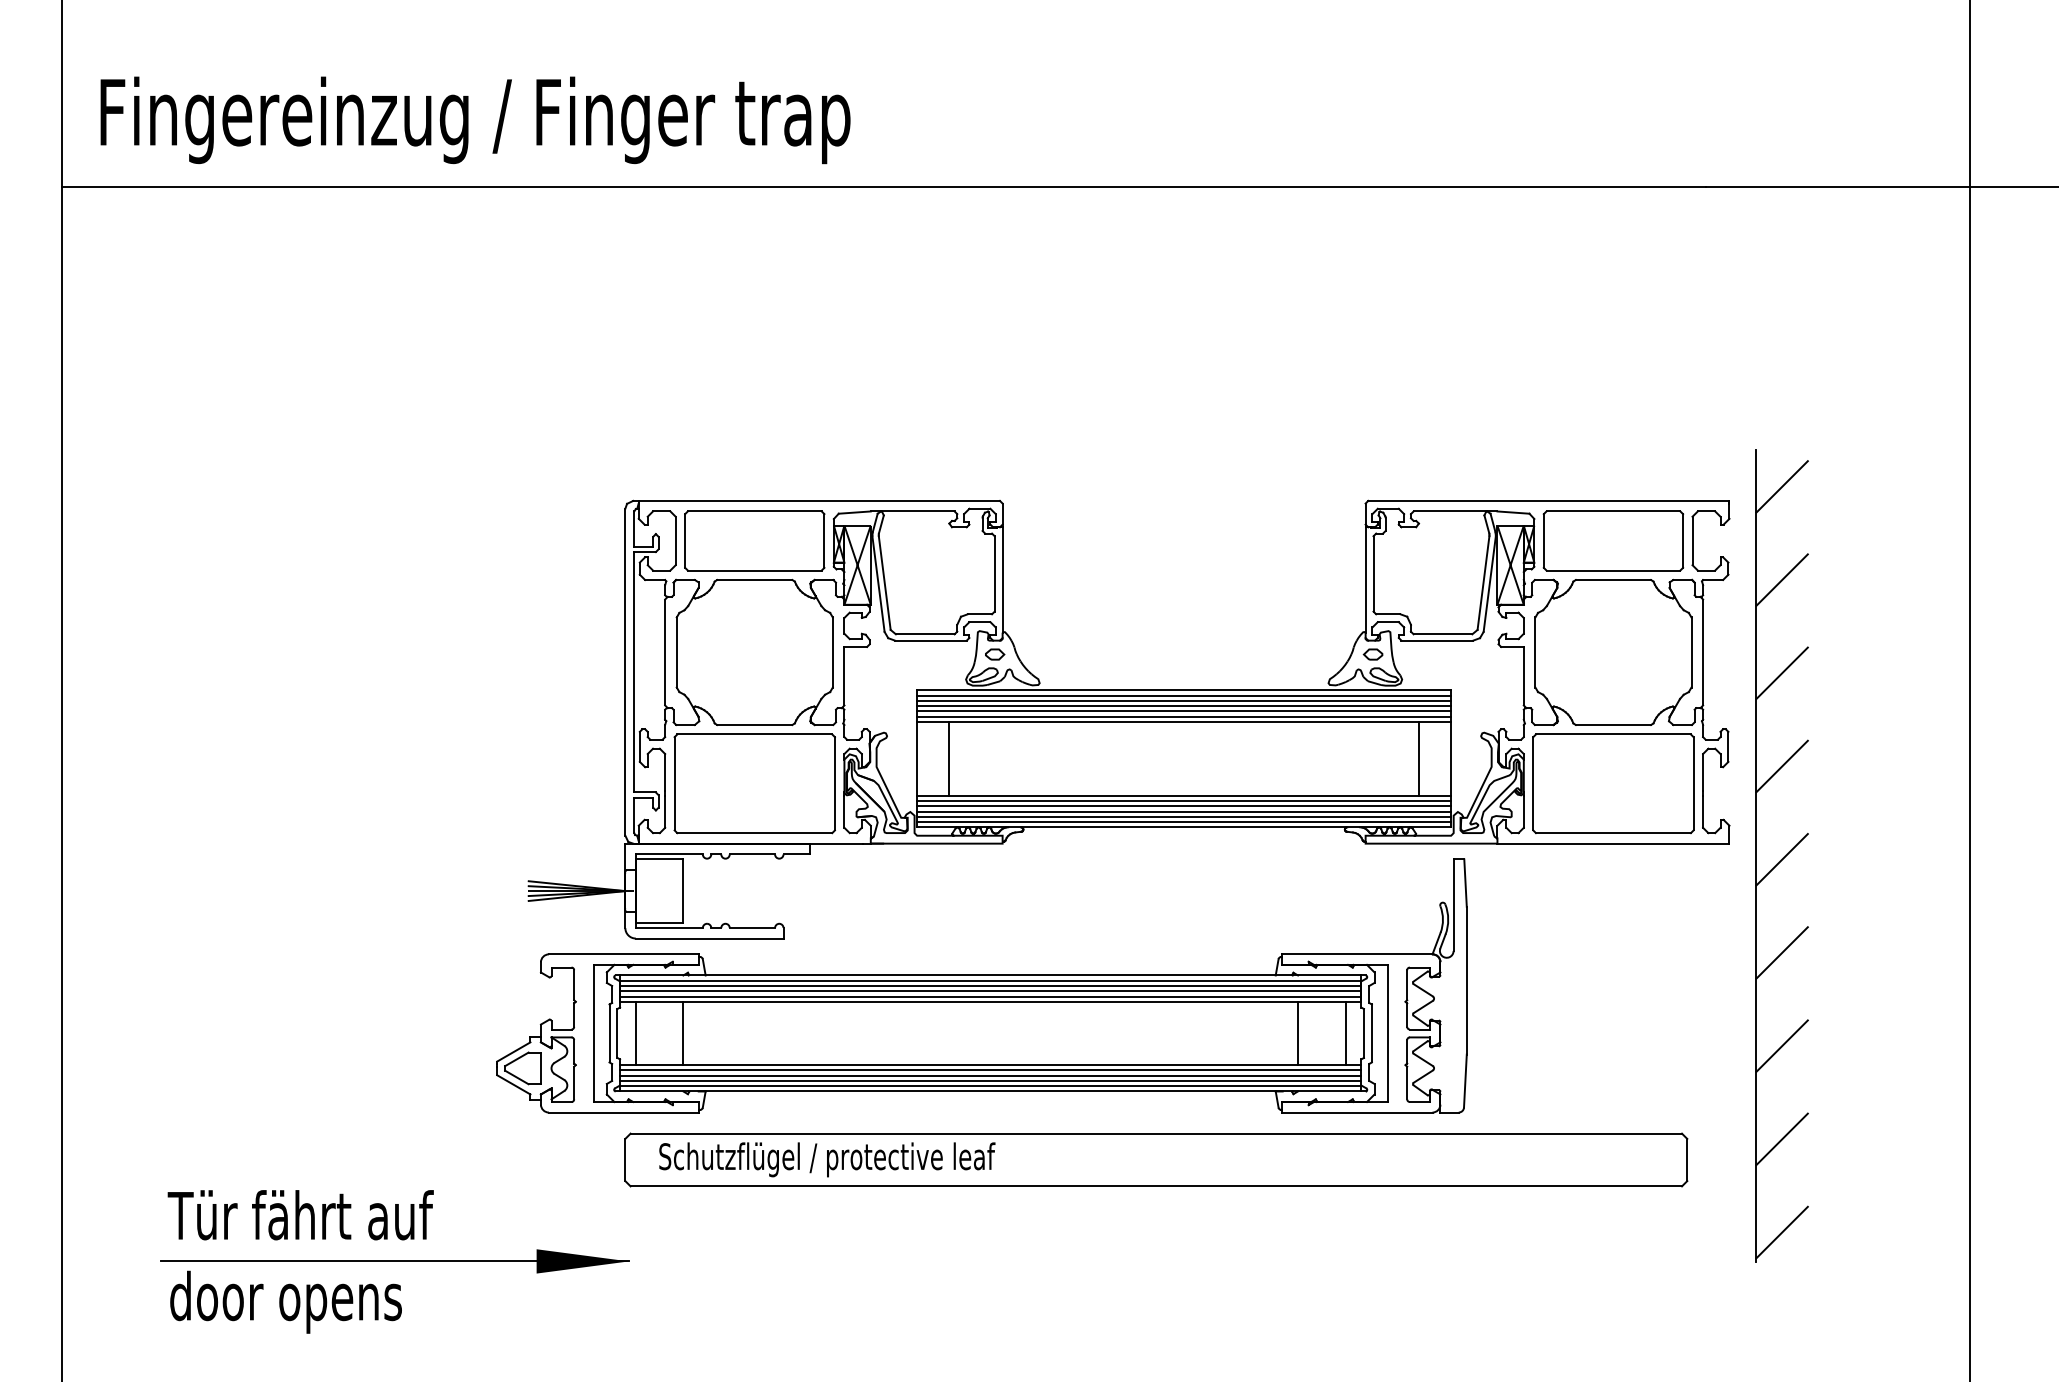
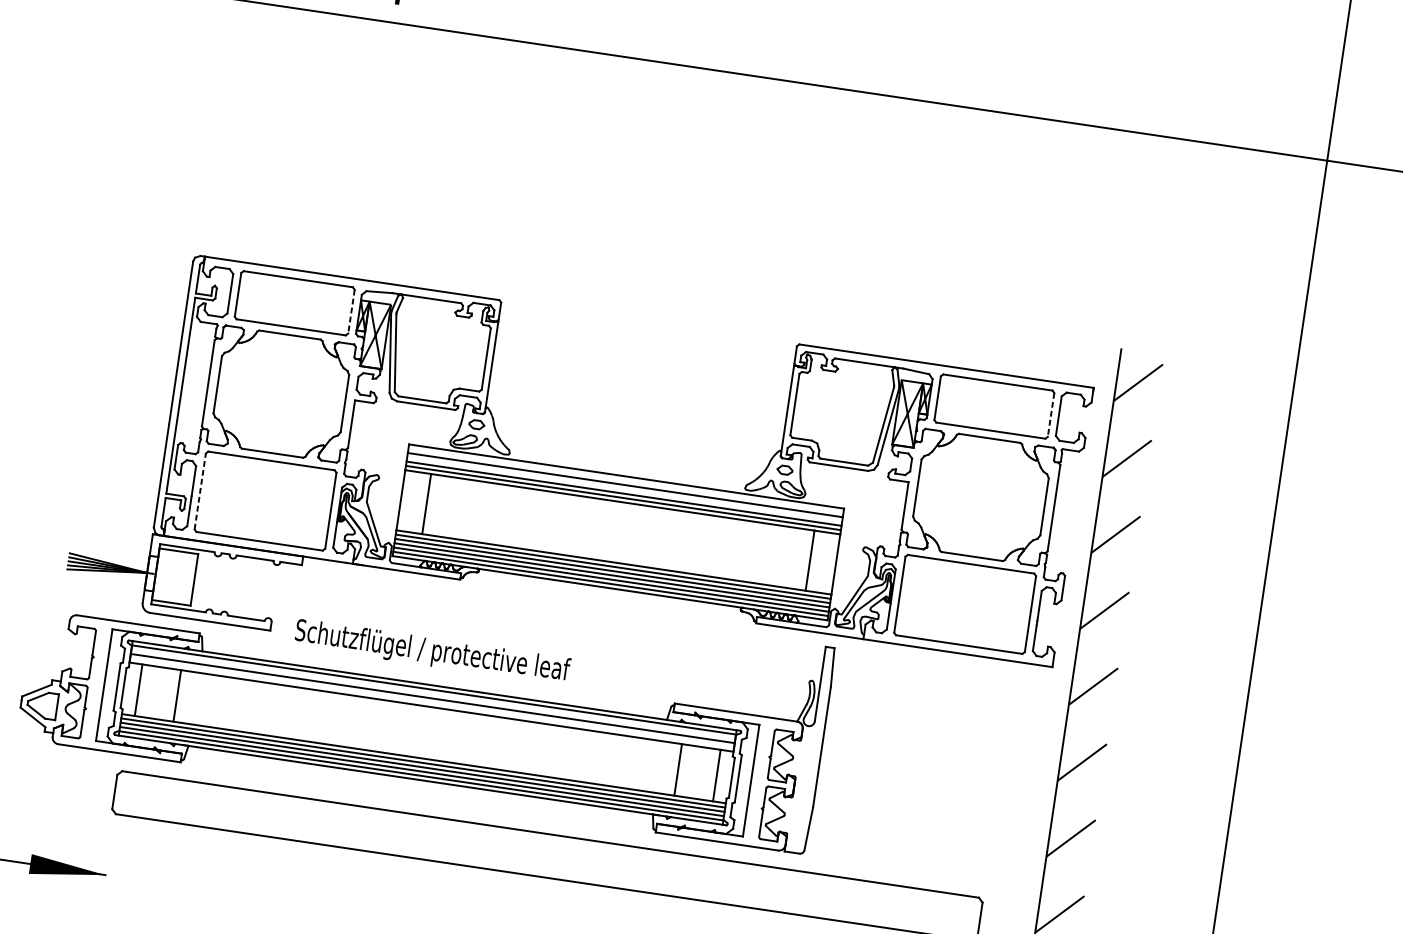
line: (824, 540) -> (351, 311), solid -> dashed
line: (1683, 540) -> (1051, 414), solid -> dashed
line: (1184, 695) -> (626, 480), removed
line: (1184, 706) -> (624, 489), removed
line: (674, 783) -> (200, 491), solid -> dashed
line: (990, 986) -> (433, 694), removed
line: (990, 996) -> (432, 702), removed
text: (827, 1159) -> (432, 652), moved

